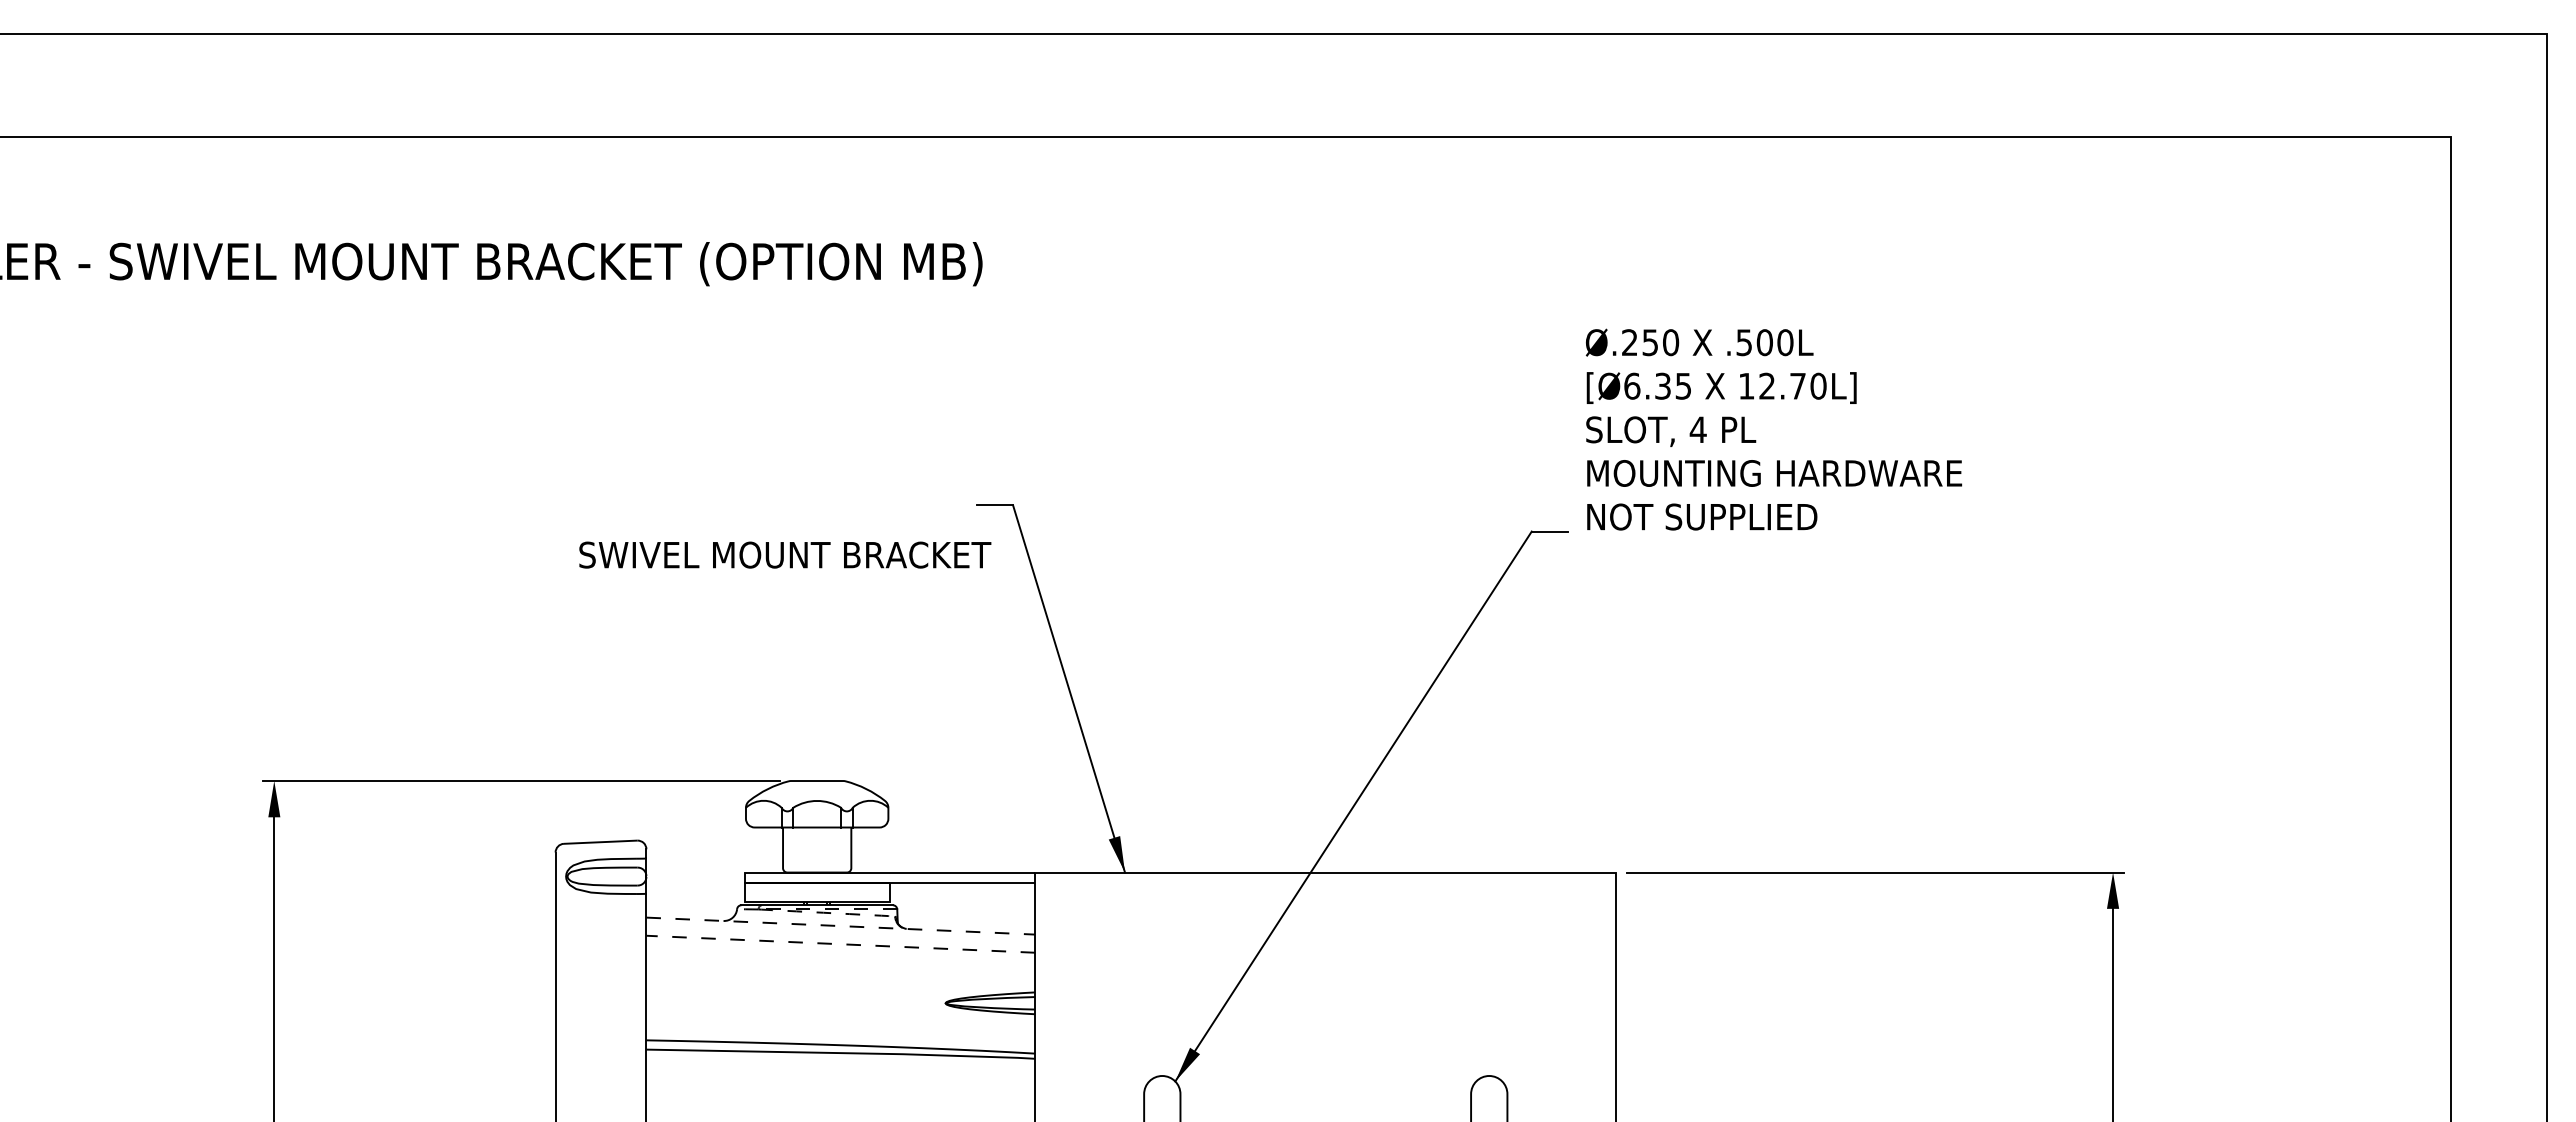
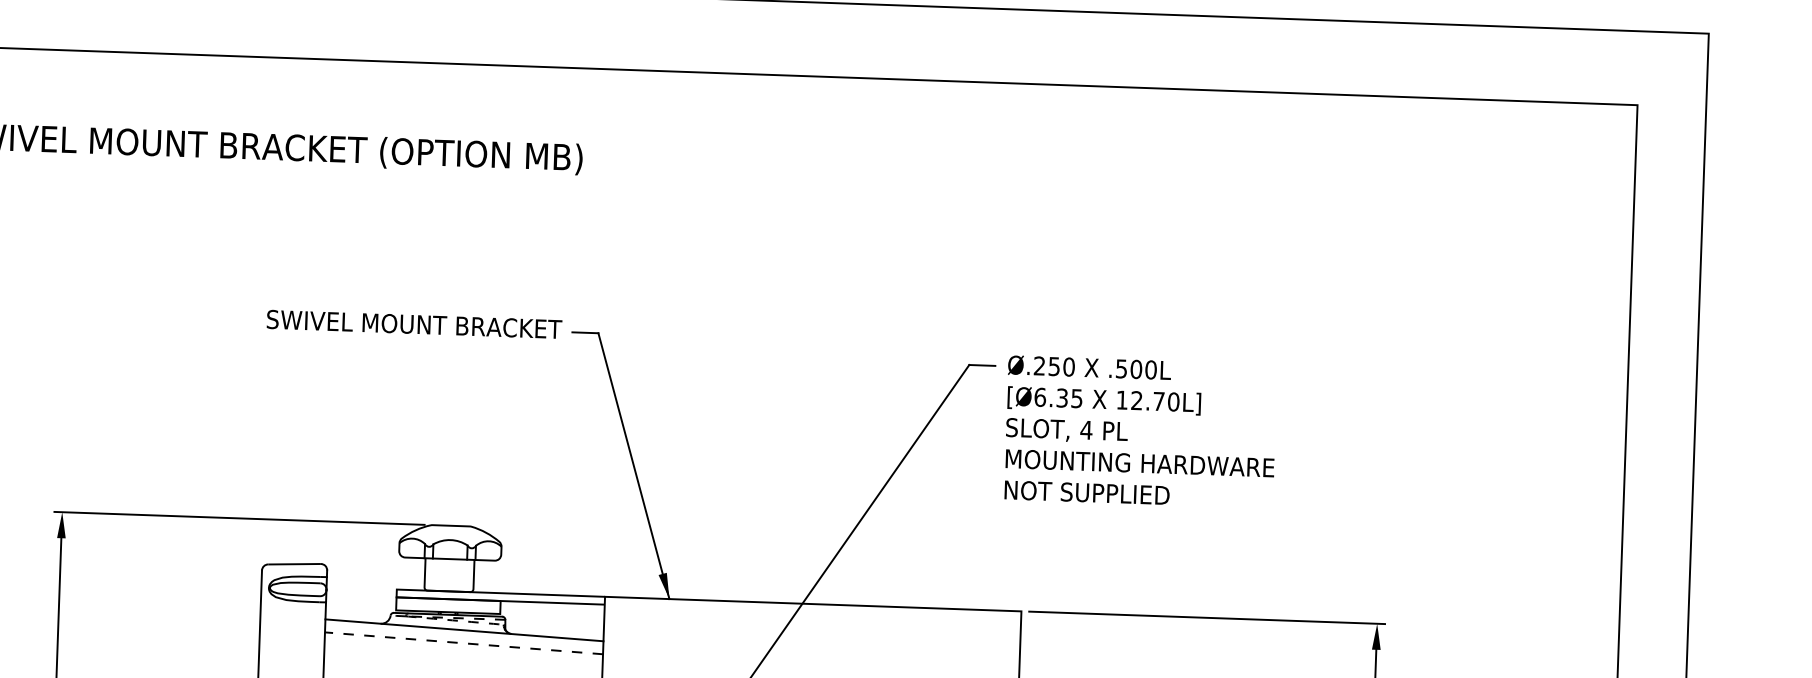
text: (1773, 429) -> (1140, 431), moved
text: (785, 554) -> (414, 324), moved
line: (840, 926) -> (464, 630), dashed -> solid

